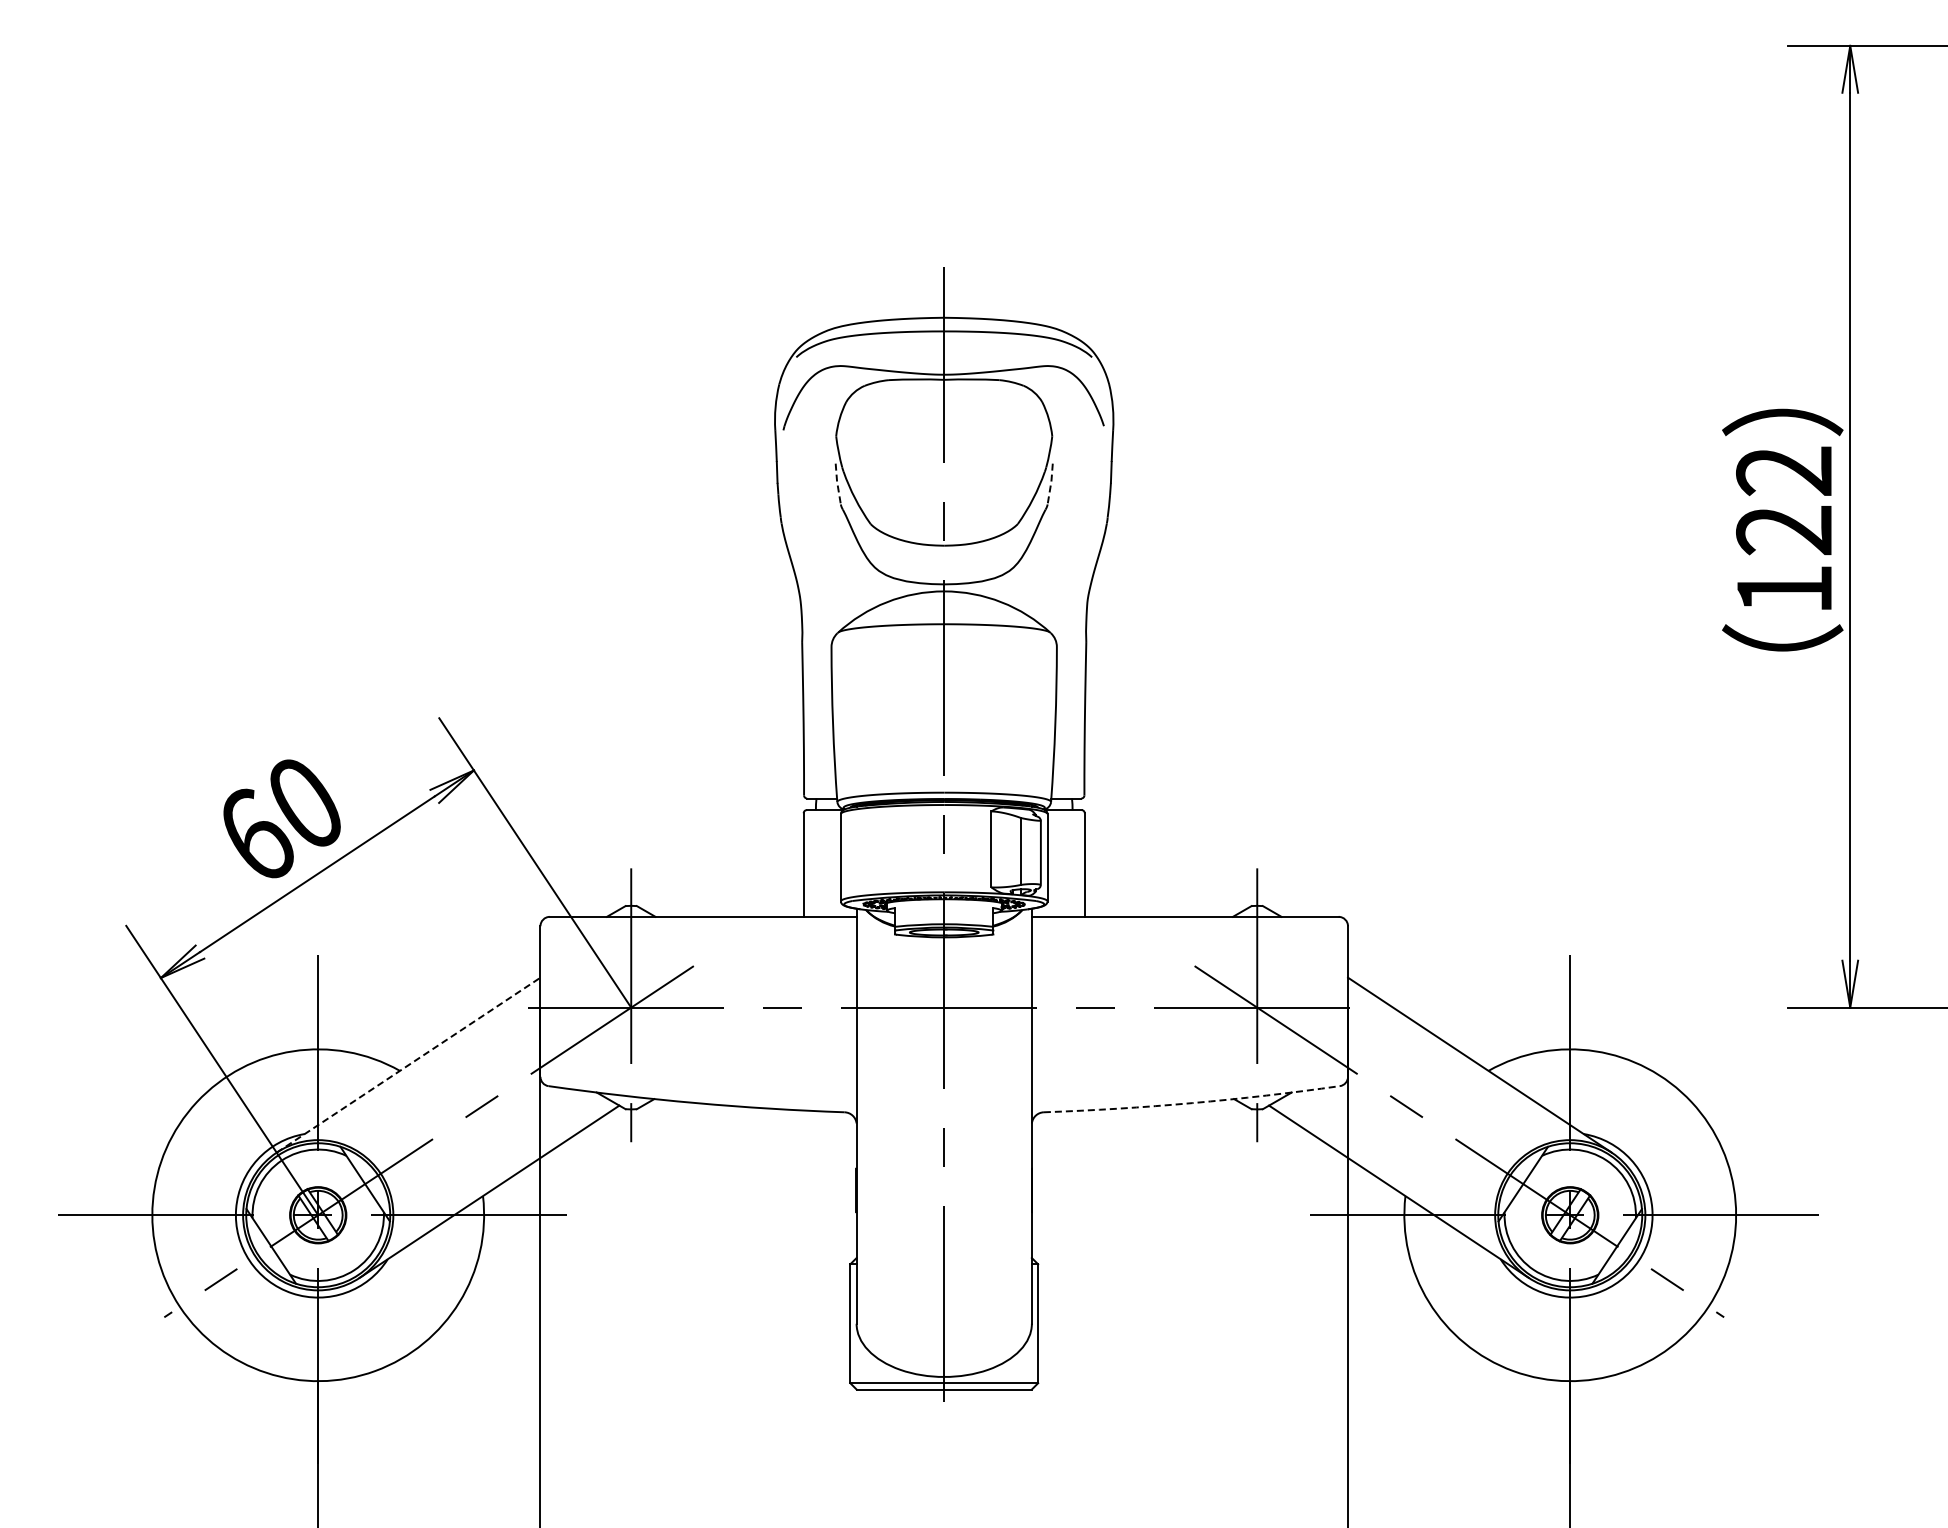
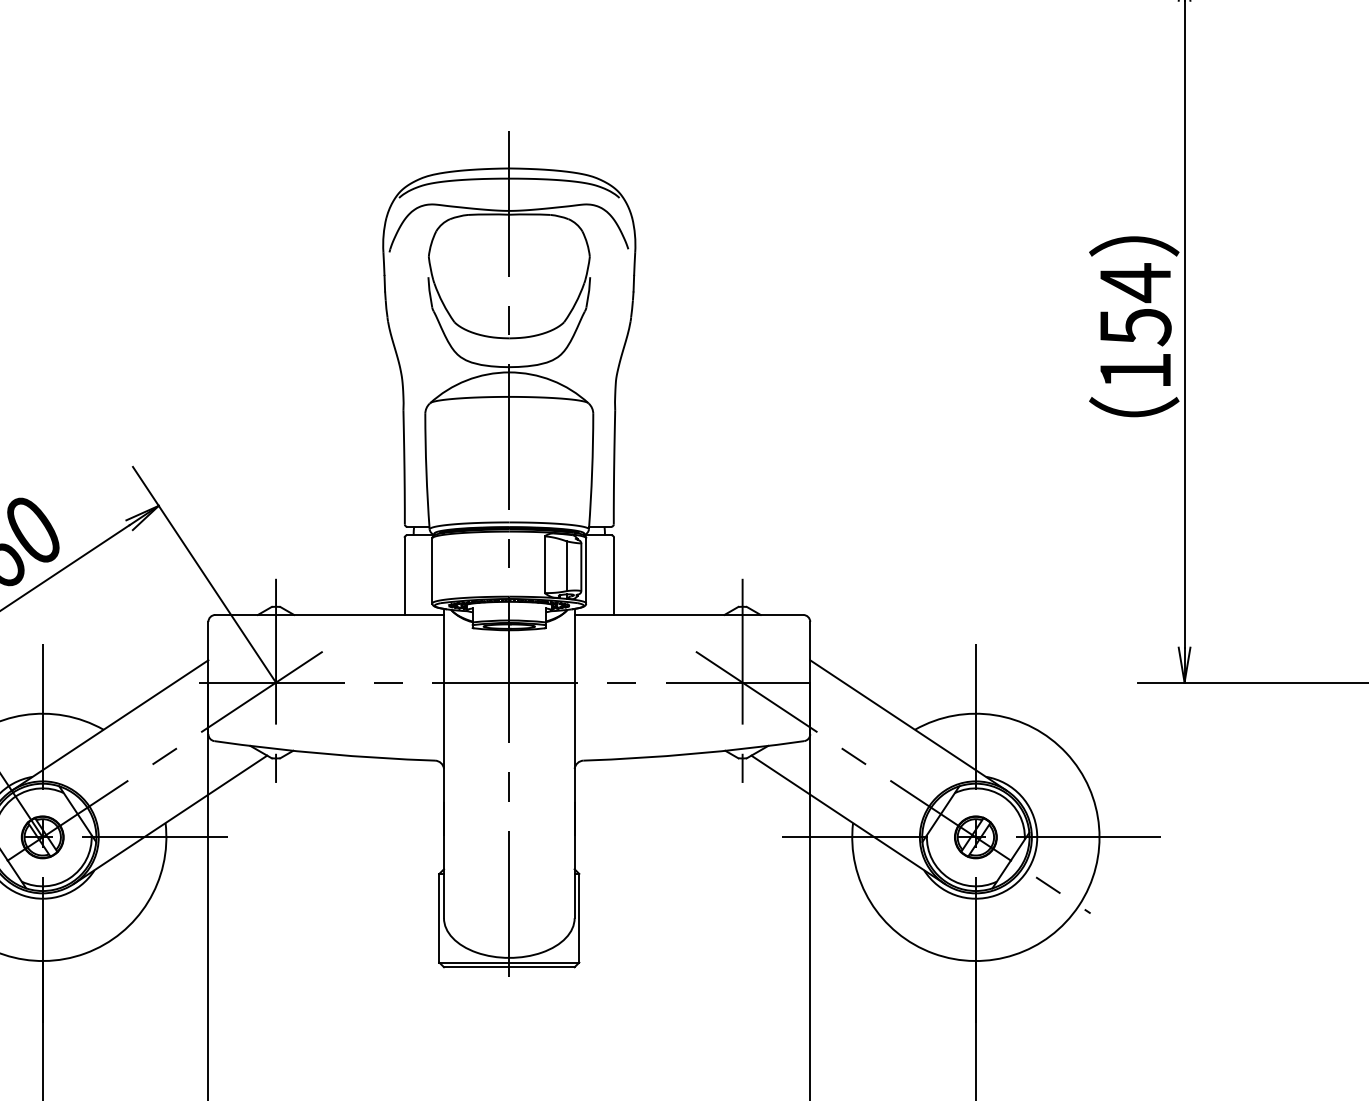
line: (837, 484) -> (429, 292), dashed -> solid
line: (1050, 484) -> (588, 292), dashed -> solid
text: (1784, 500) -> (1135, 304), 122 -> 154
line: (409, 1064) -> (110, 725), dashed -> solid
arc: (1192, 1103) -> (694, 754), dashed -> solid

